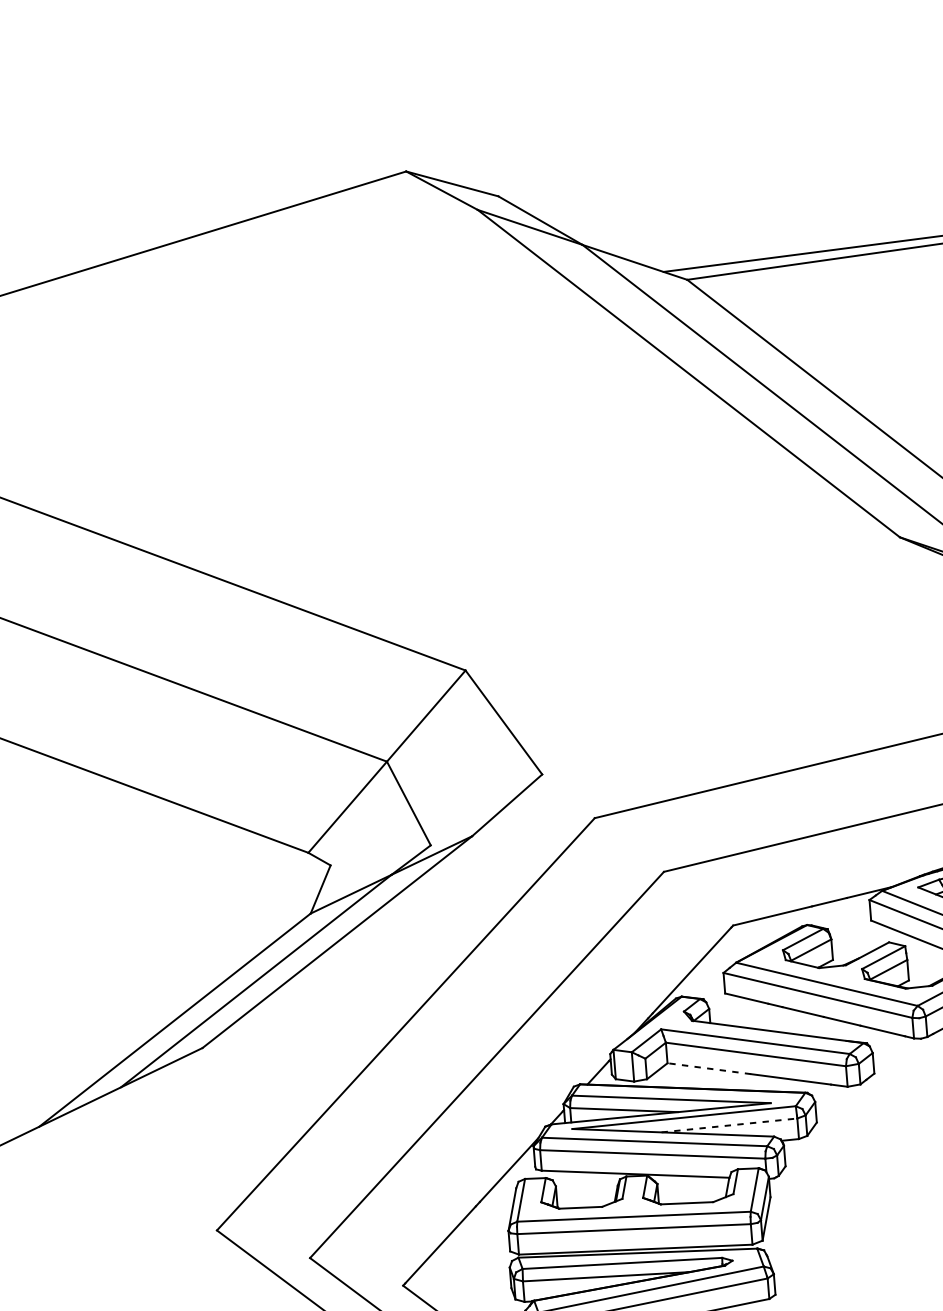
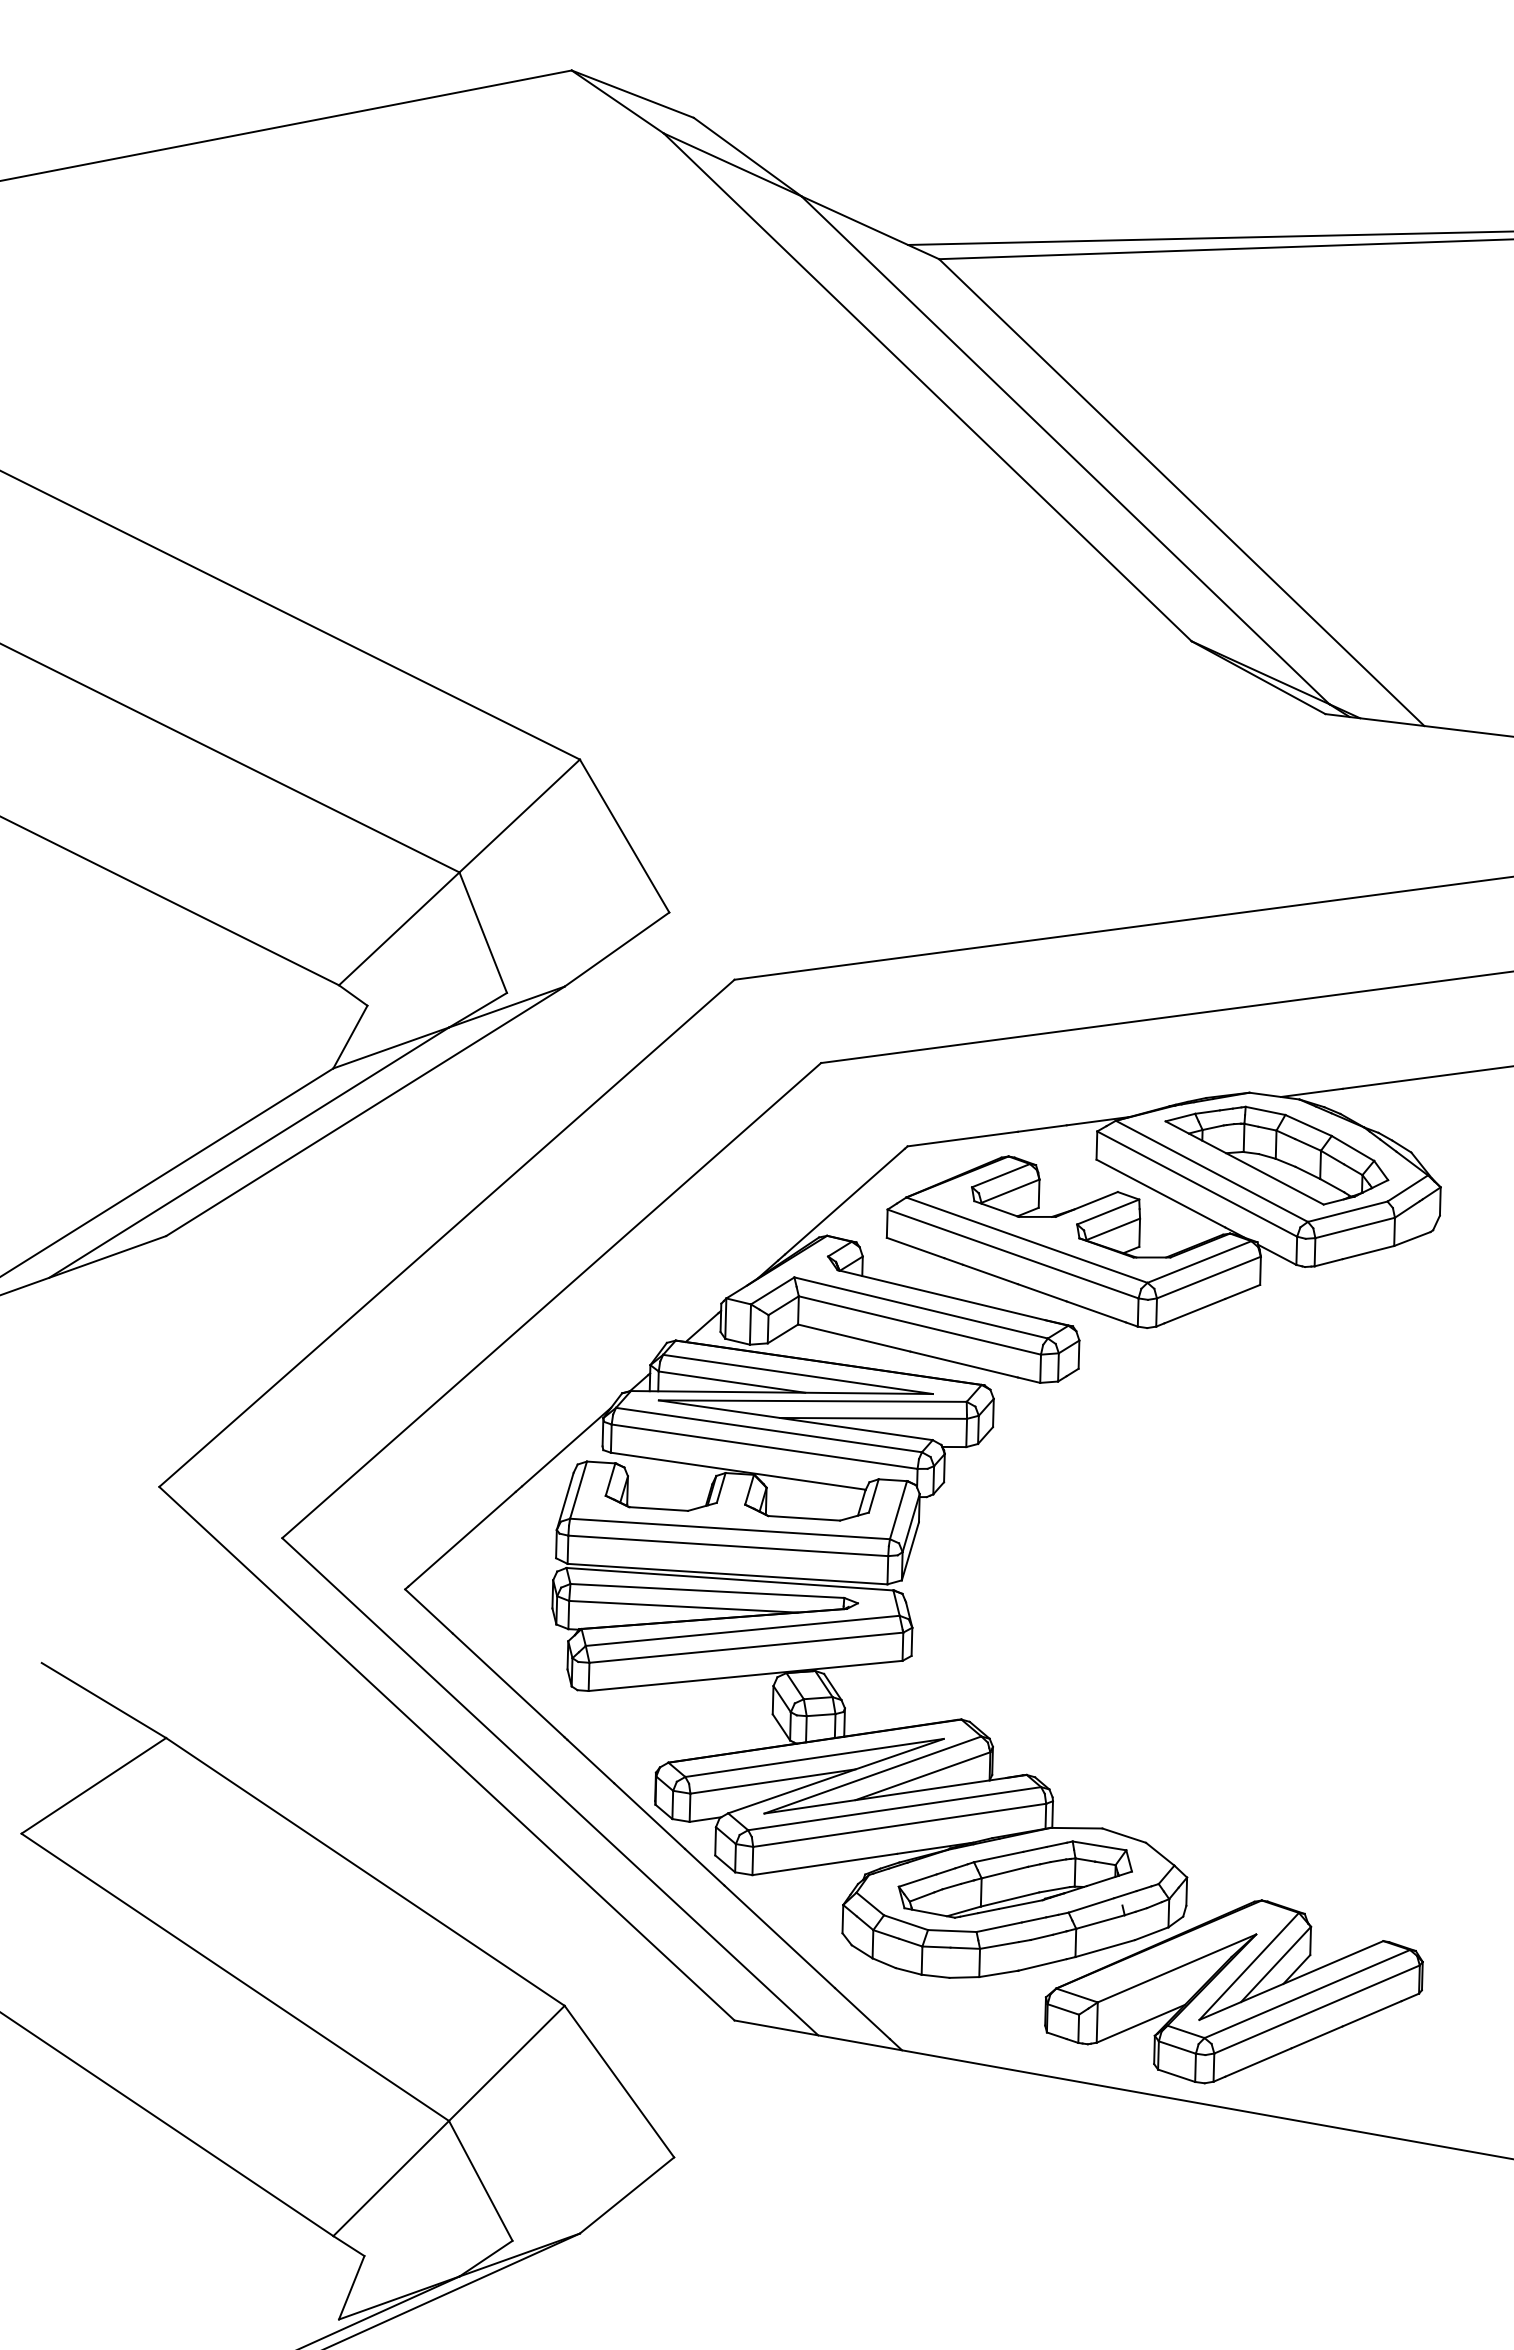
line: (709, 1068) -> (854, 1338), dashed -> solid
line: (729, 1125) -> (873, 1418), dashed -> solid

